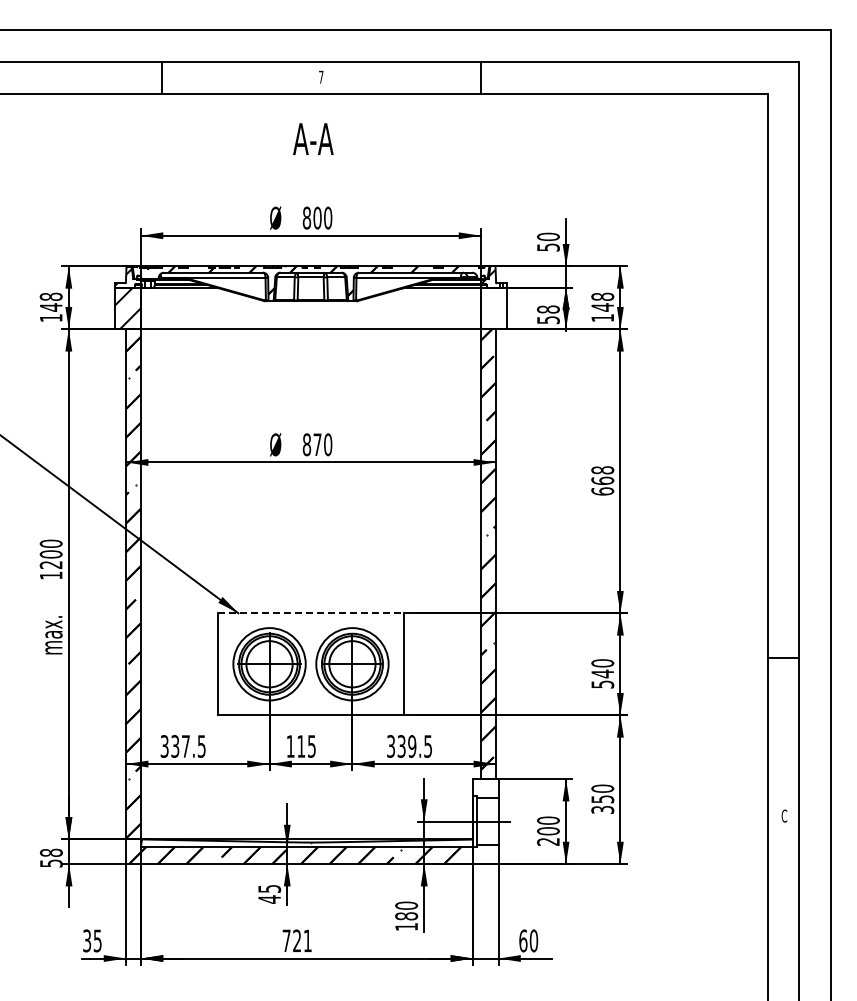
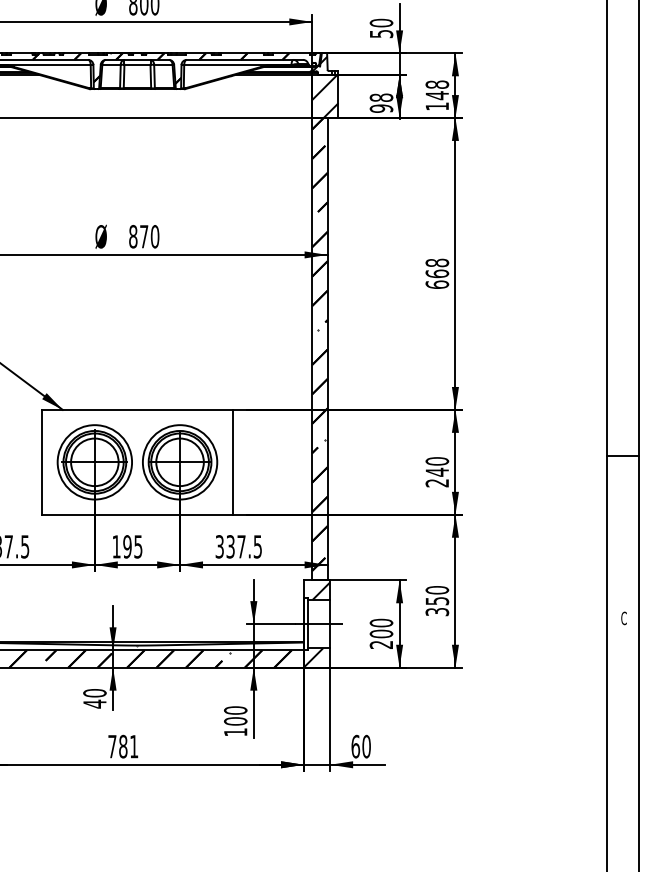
hatch: (493, 308) -> (325, 96), added
text: (548, 320) -> (381, 109), 58 -> 98
line: (311, 613) -> (137, 410), dashed -> solid
text: (602, 684) -> (437, 483), 540 -> 240
text: (301, 746) -> (127, 546), 115 -> 195
text: (412, 746) -> (241, 546), 339.5 -> 337.5
hatch: (489, 789) -> (320, 591), added
hatch: (481, 853) -> (312, 656), added
text: (269, 888) -> (94, 692), 45 -> 40
text: (406, 916) -> (235, 721), 180 -> 100
text: (297, 940) -> (123, 746), 721 -> 781

